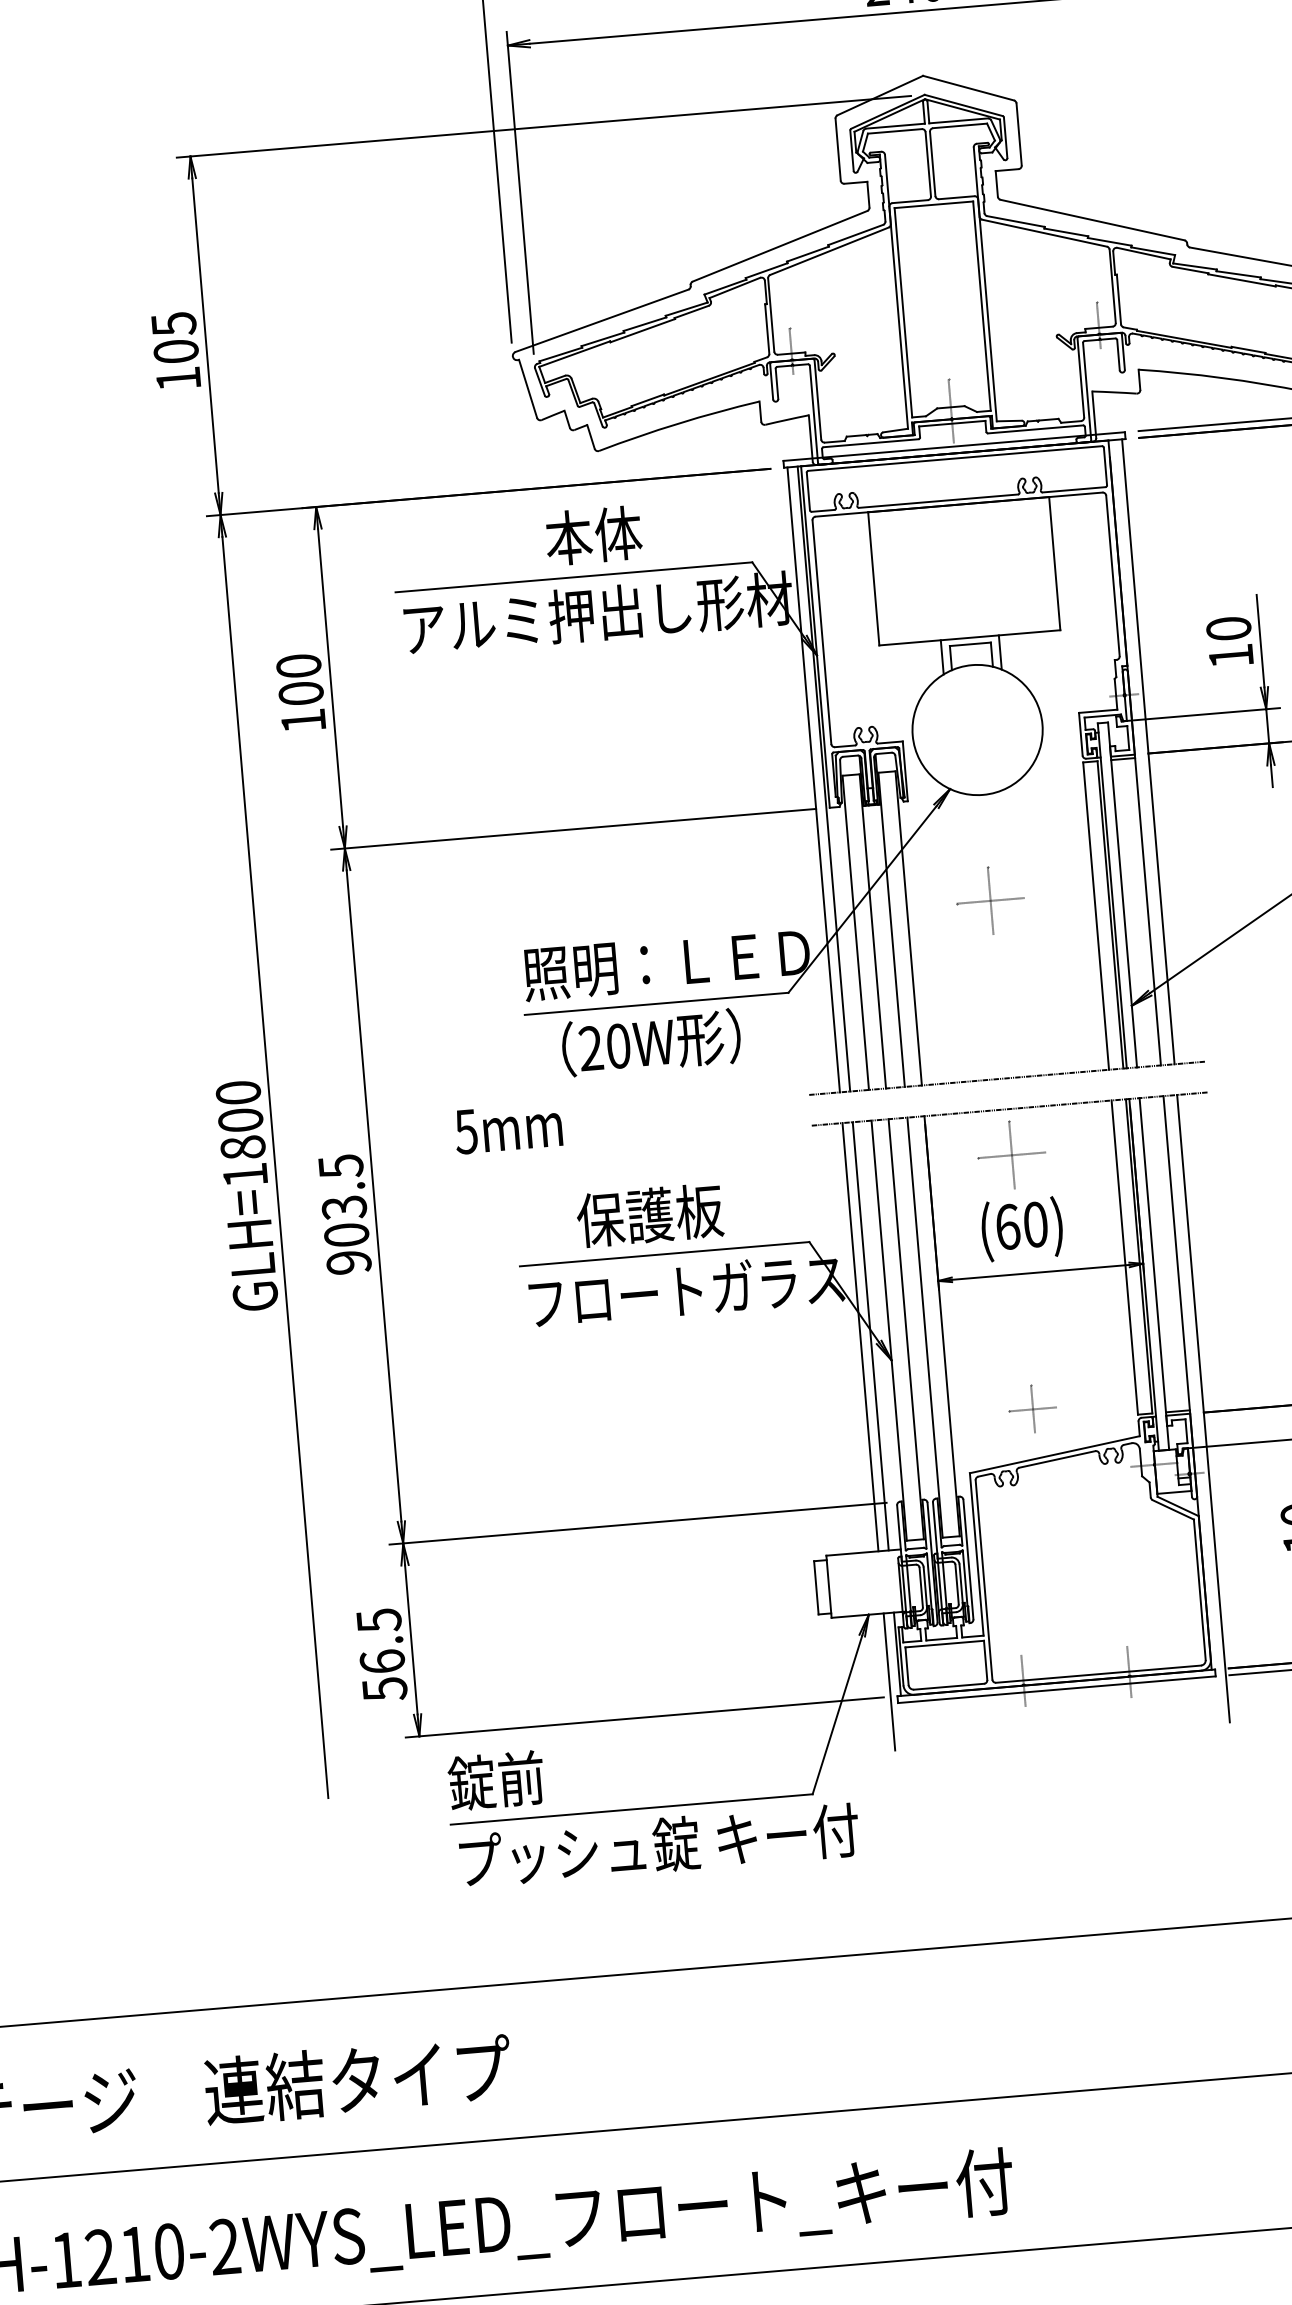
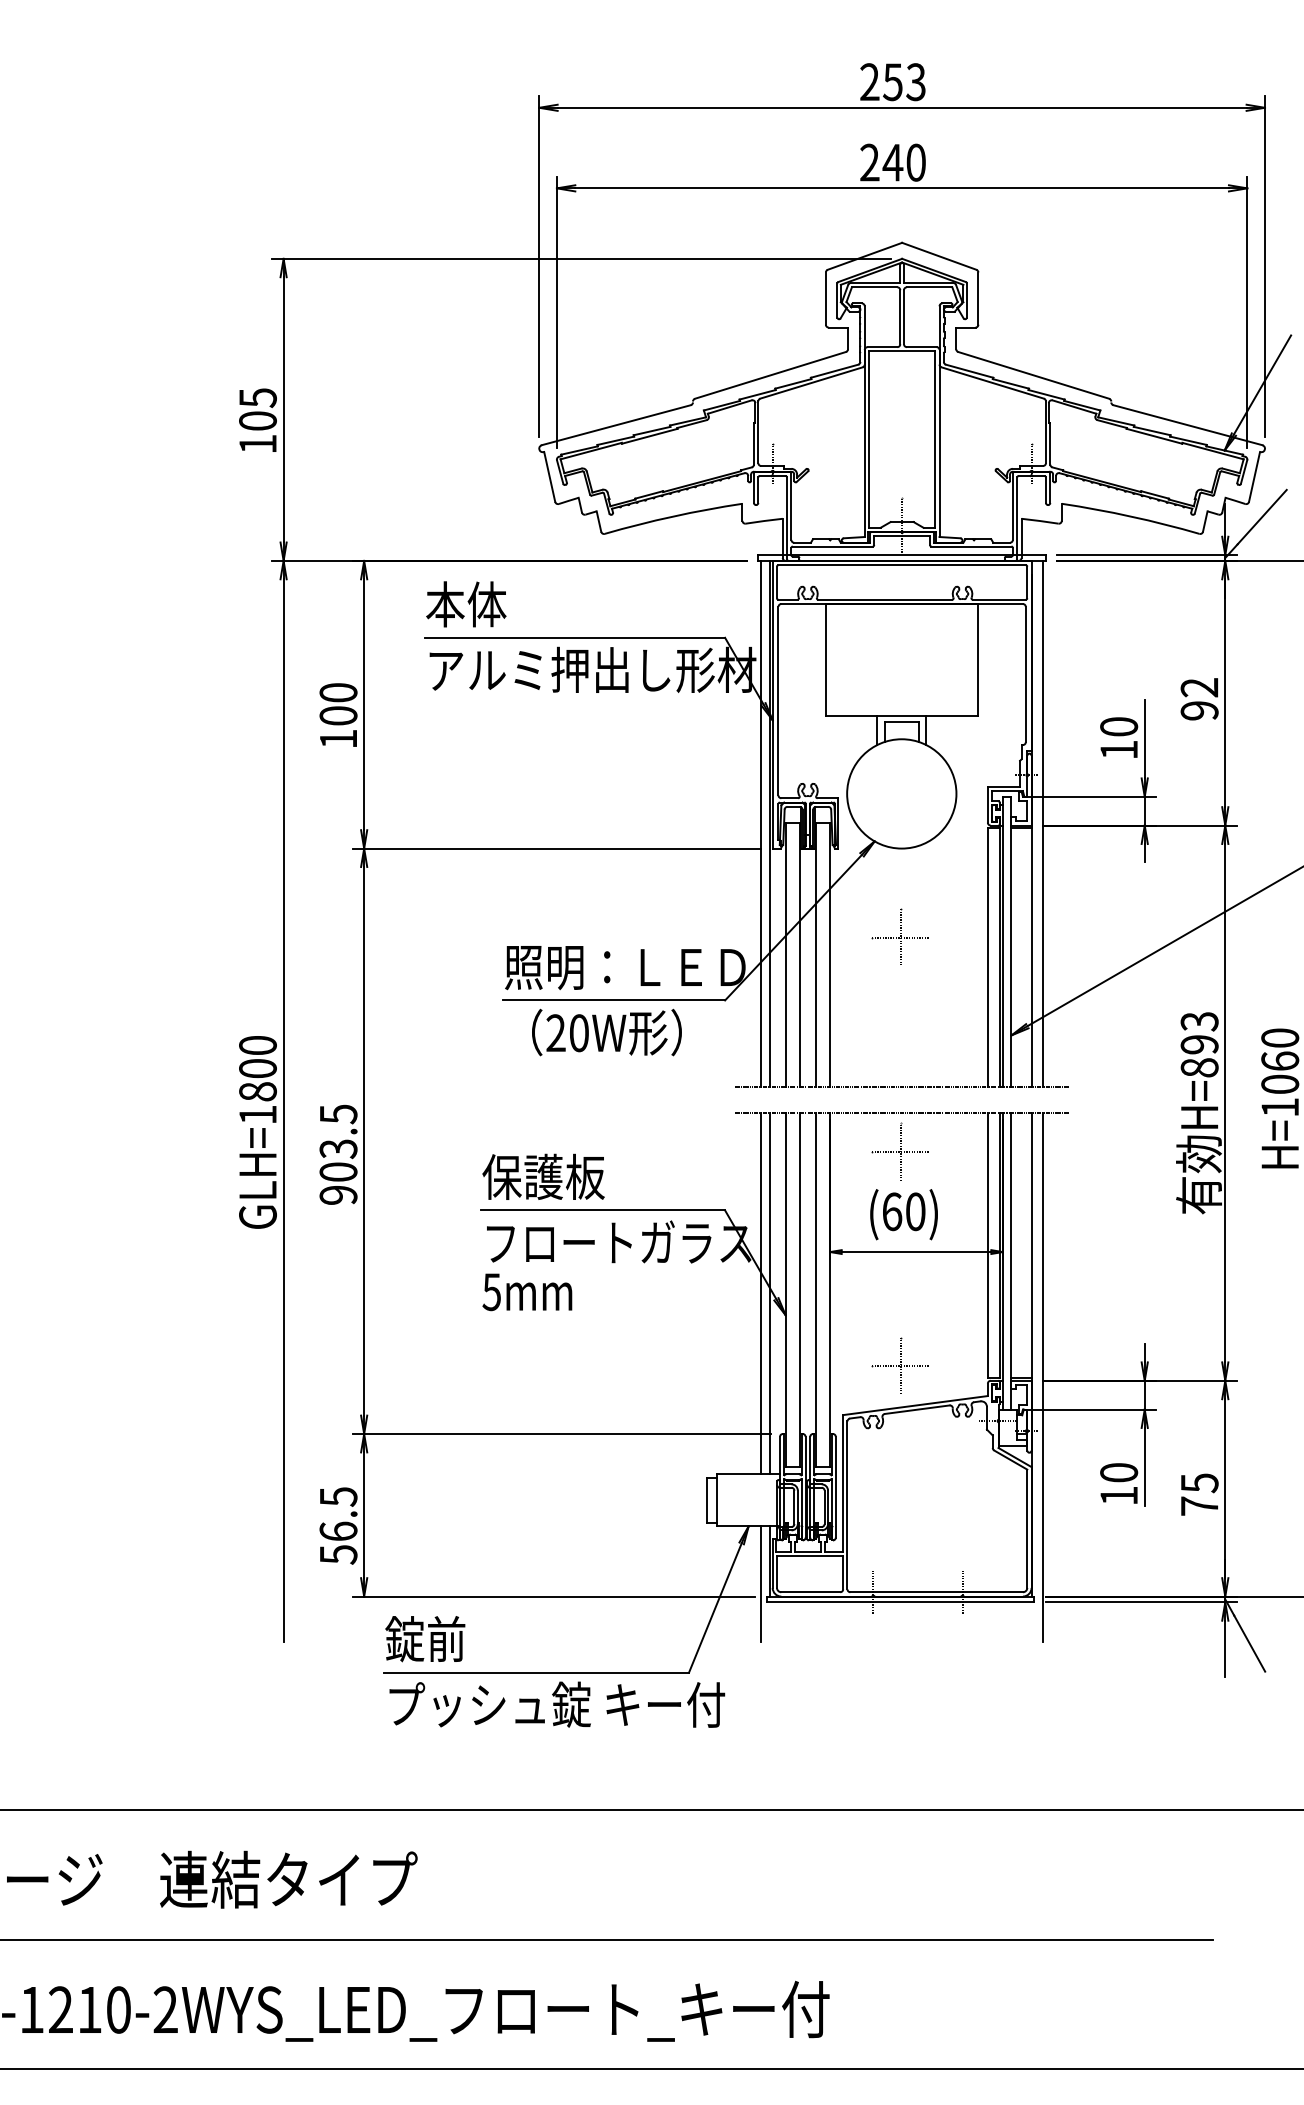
text: (593, 535) -> (466, 604), moved
text: (508, 1128) -> (527, 1292), moved
text: (649, 1214) -> (543, 1176), moved
part: (1031, 1408) -> (899, 1365), size x1.43

